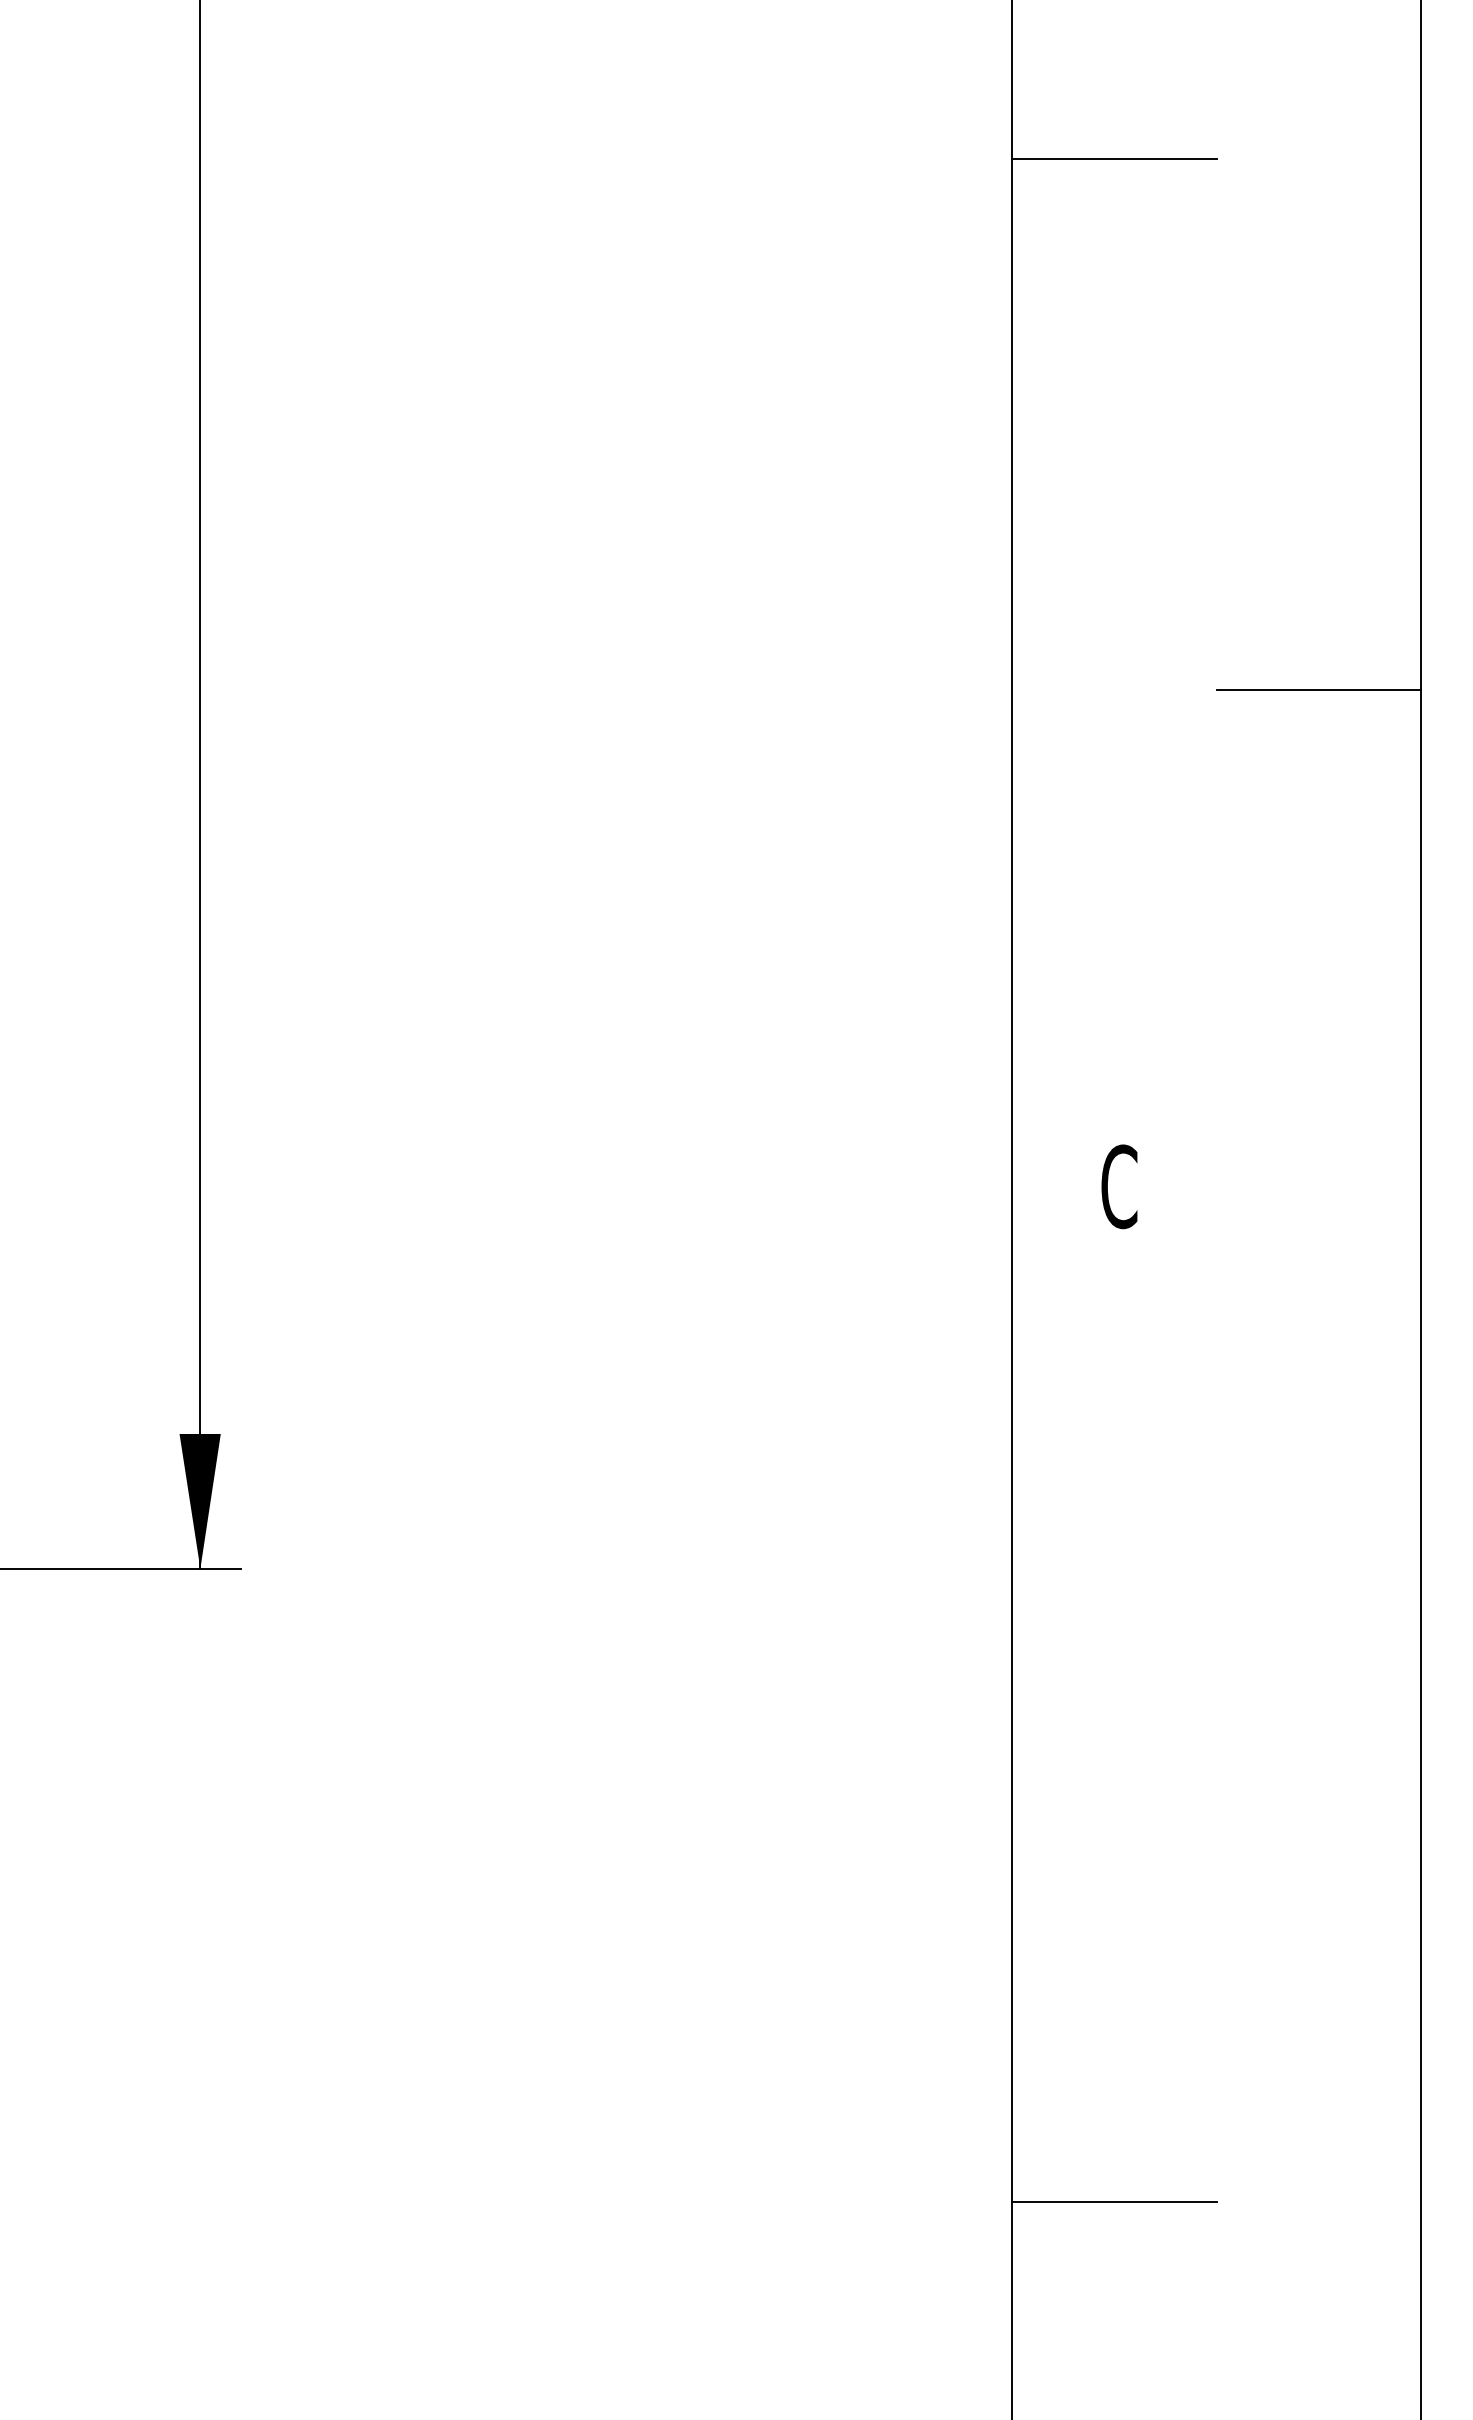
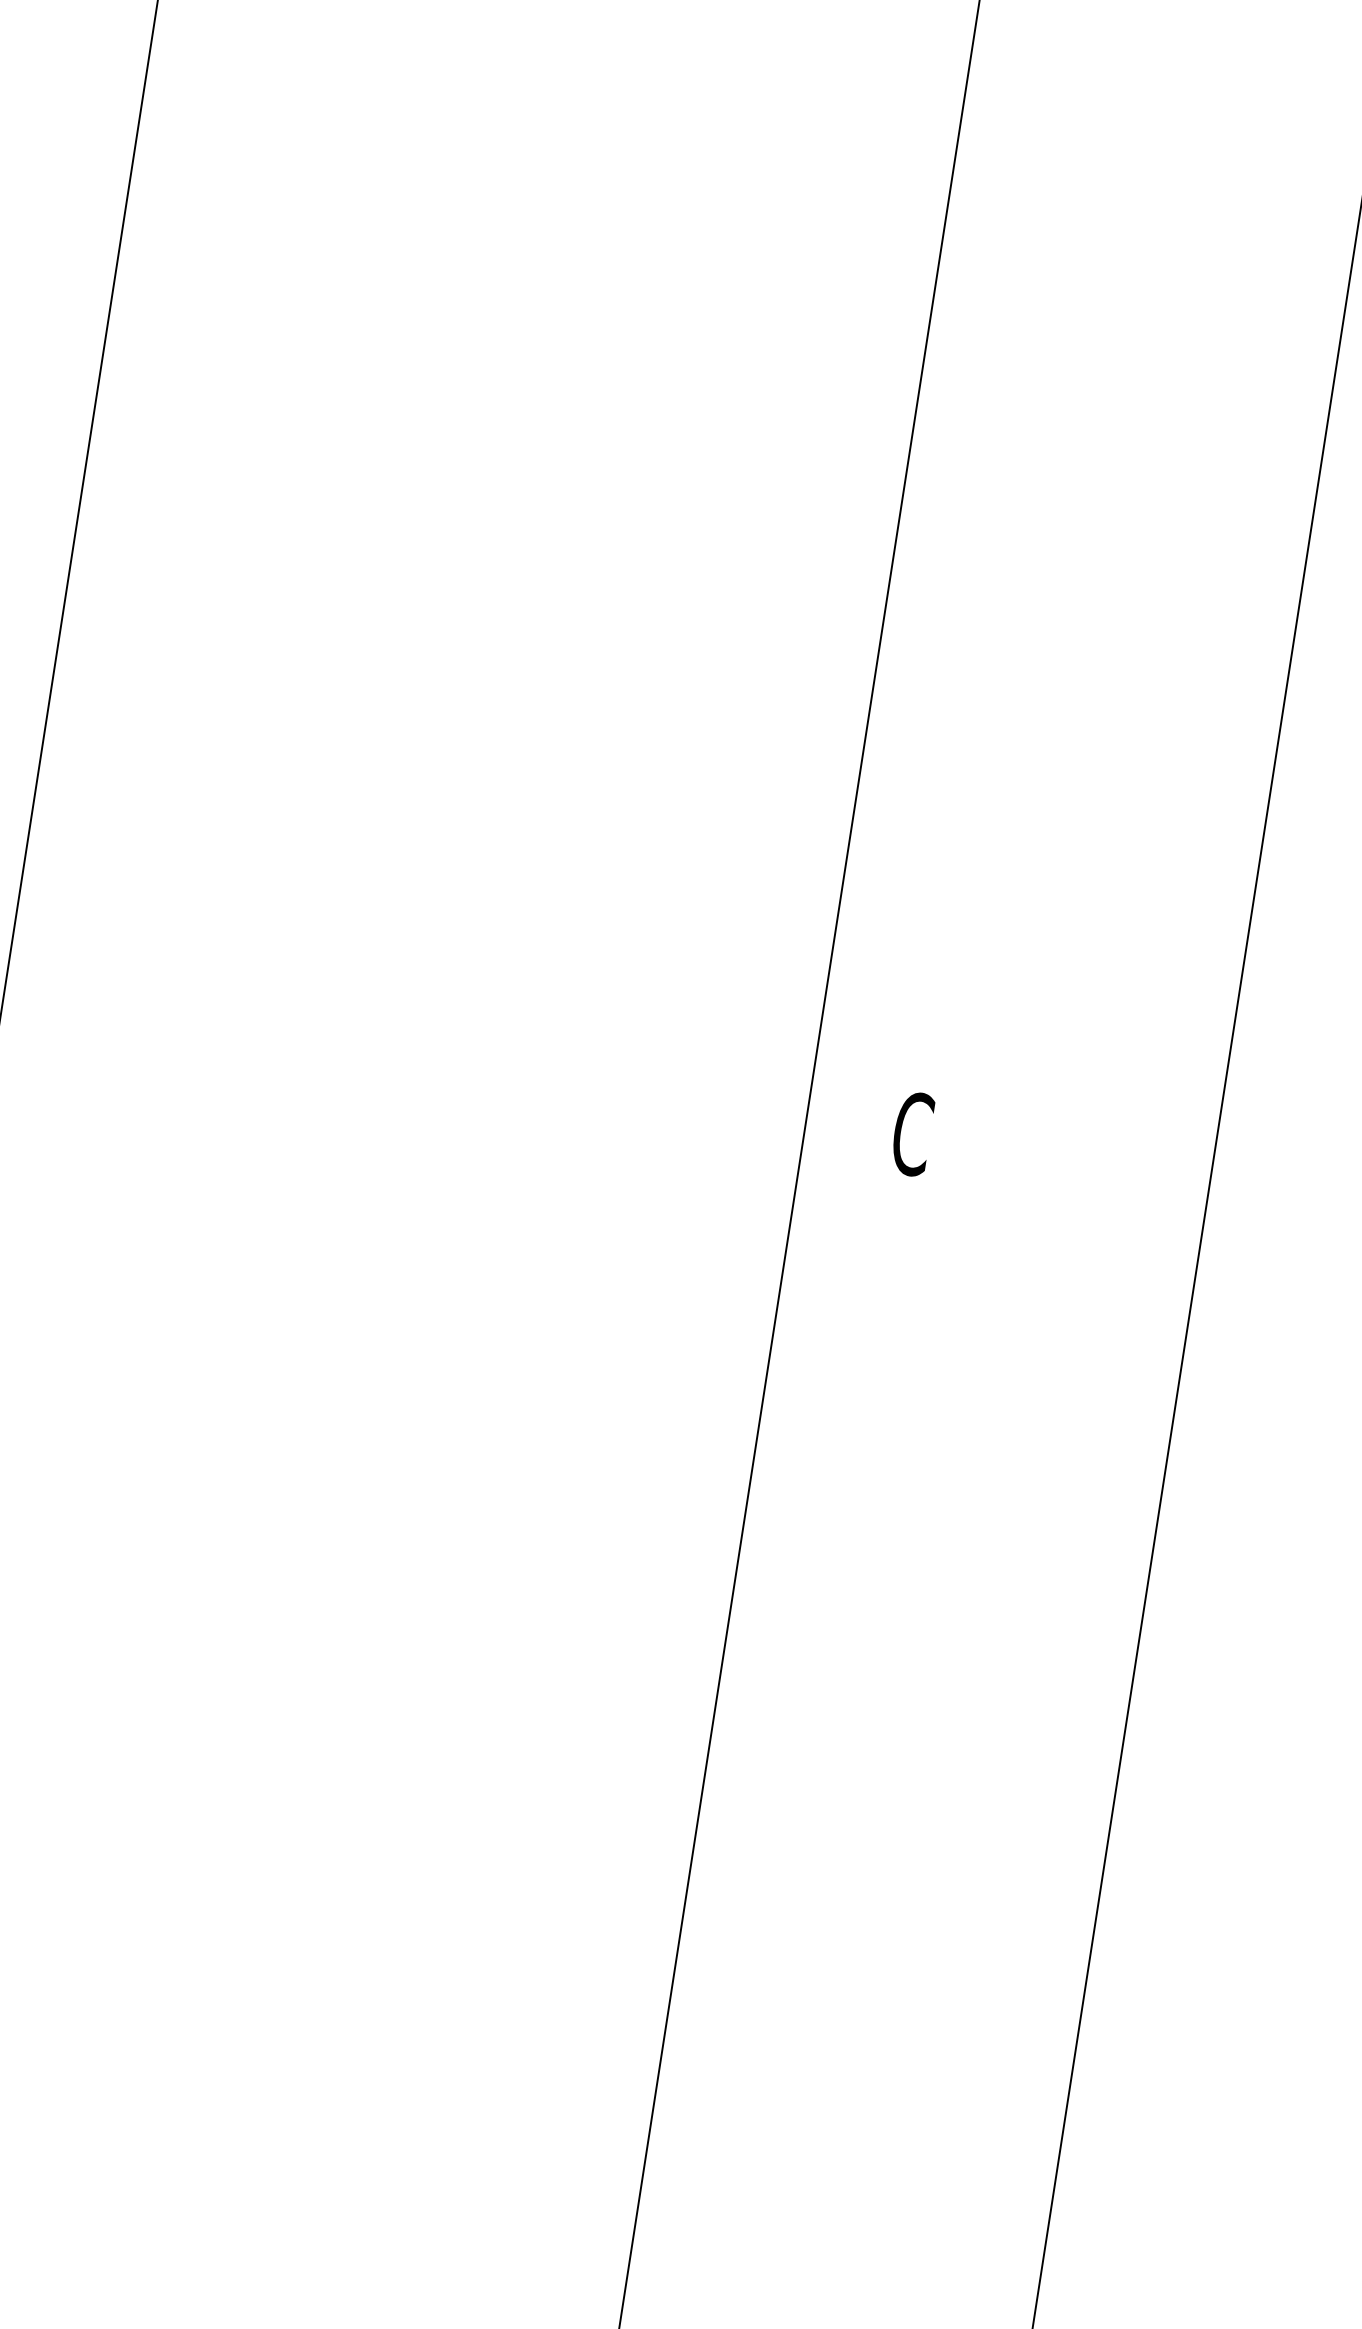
line: (1114, 159) -> (1064, 118), removed
line: (1318, 690) -> (1185, 673), removed
line: (1114, 2201) -> (752, 2136), removed

